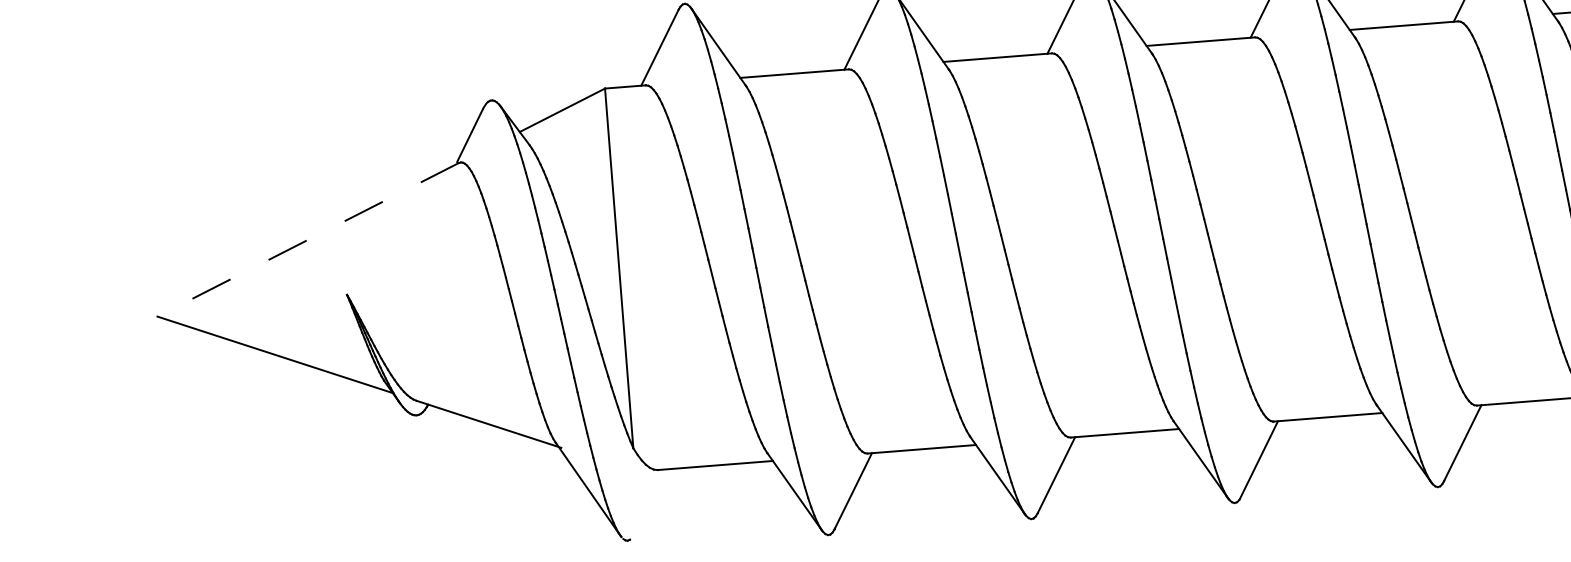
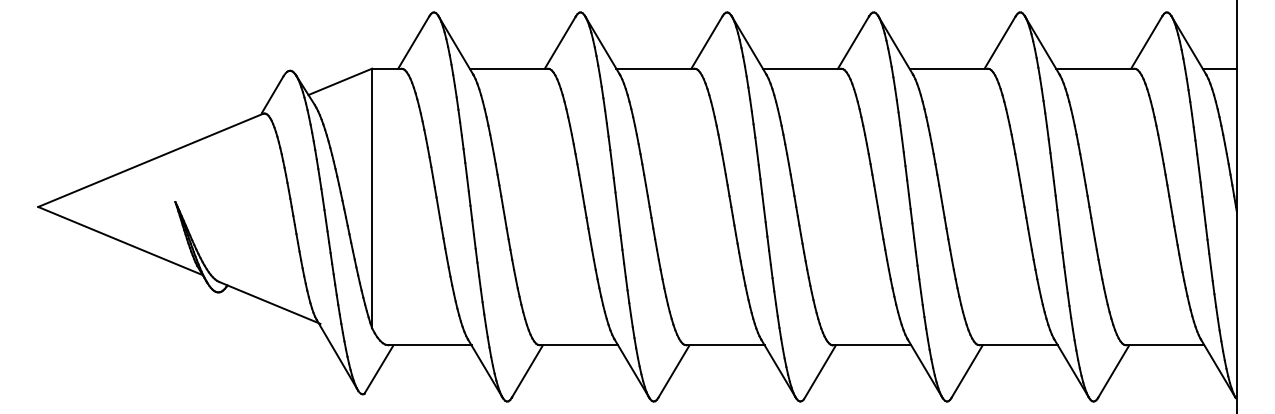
line: (307, 239) -> (150, 160), dashed -> solid
line: (646, 504) -> (378, 369), added

